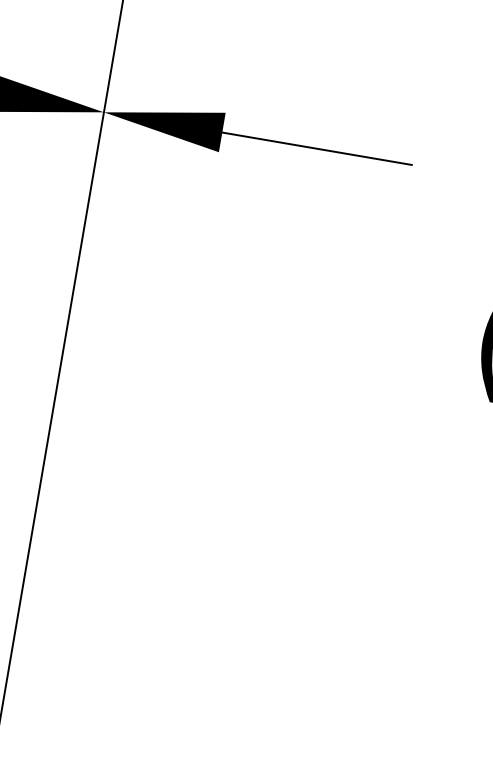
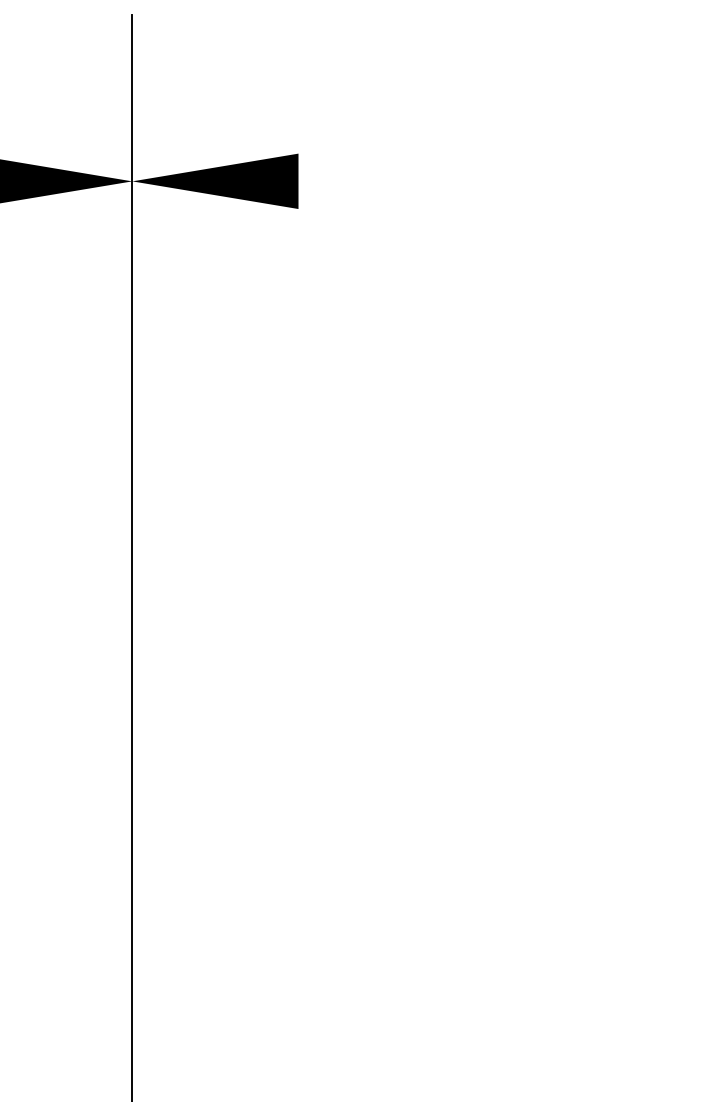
line: (317, 148) -> (431, 181), removed

